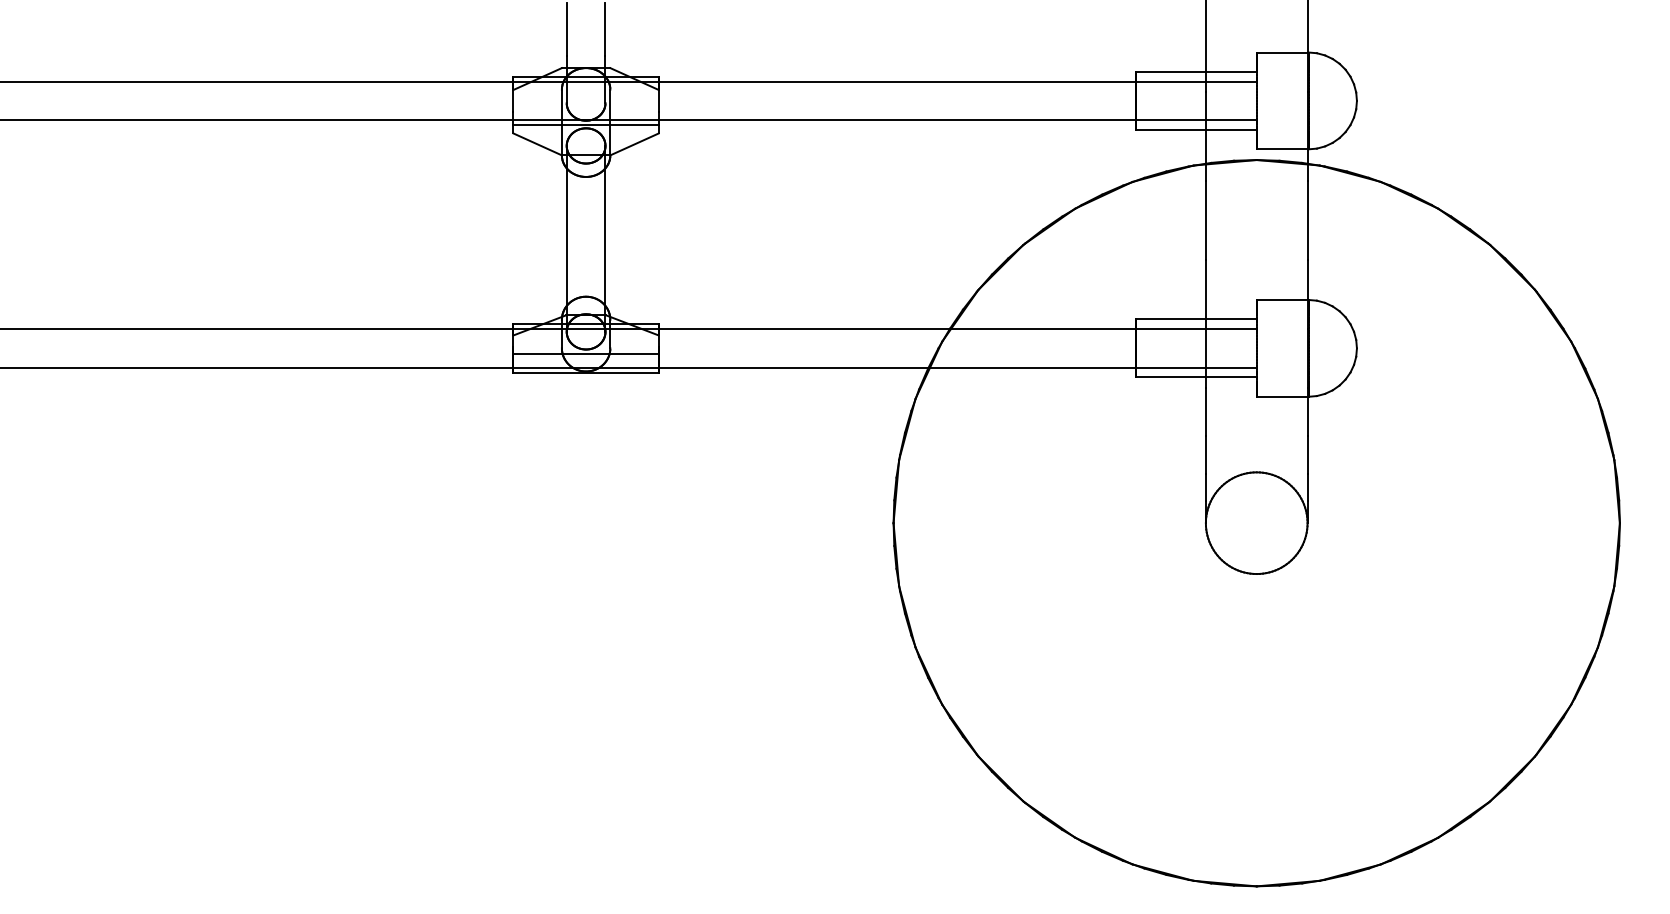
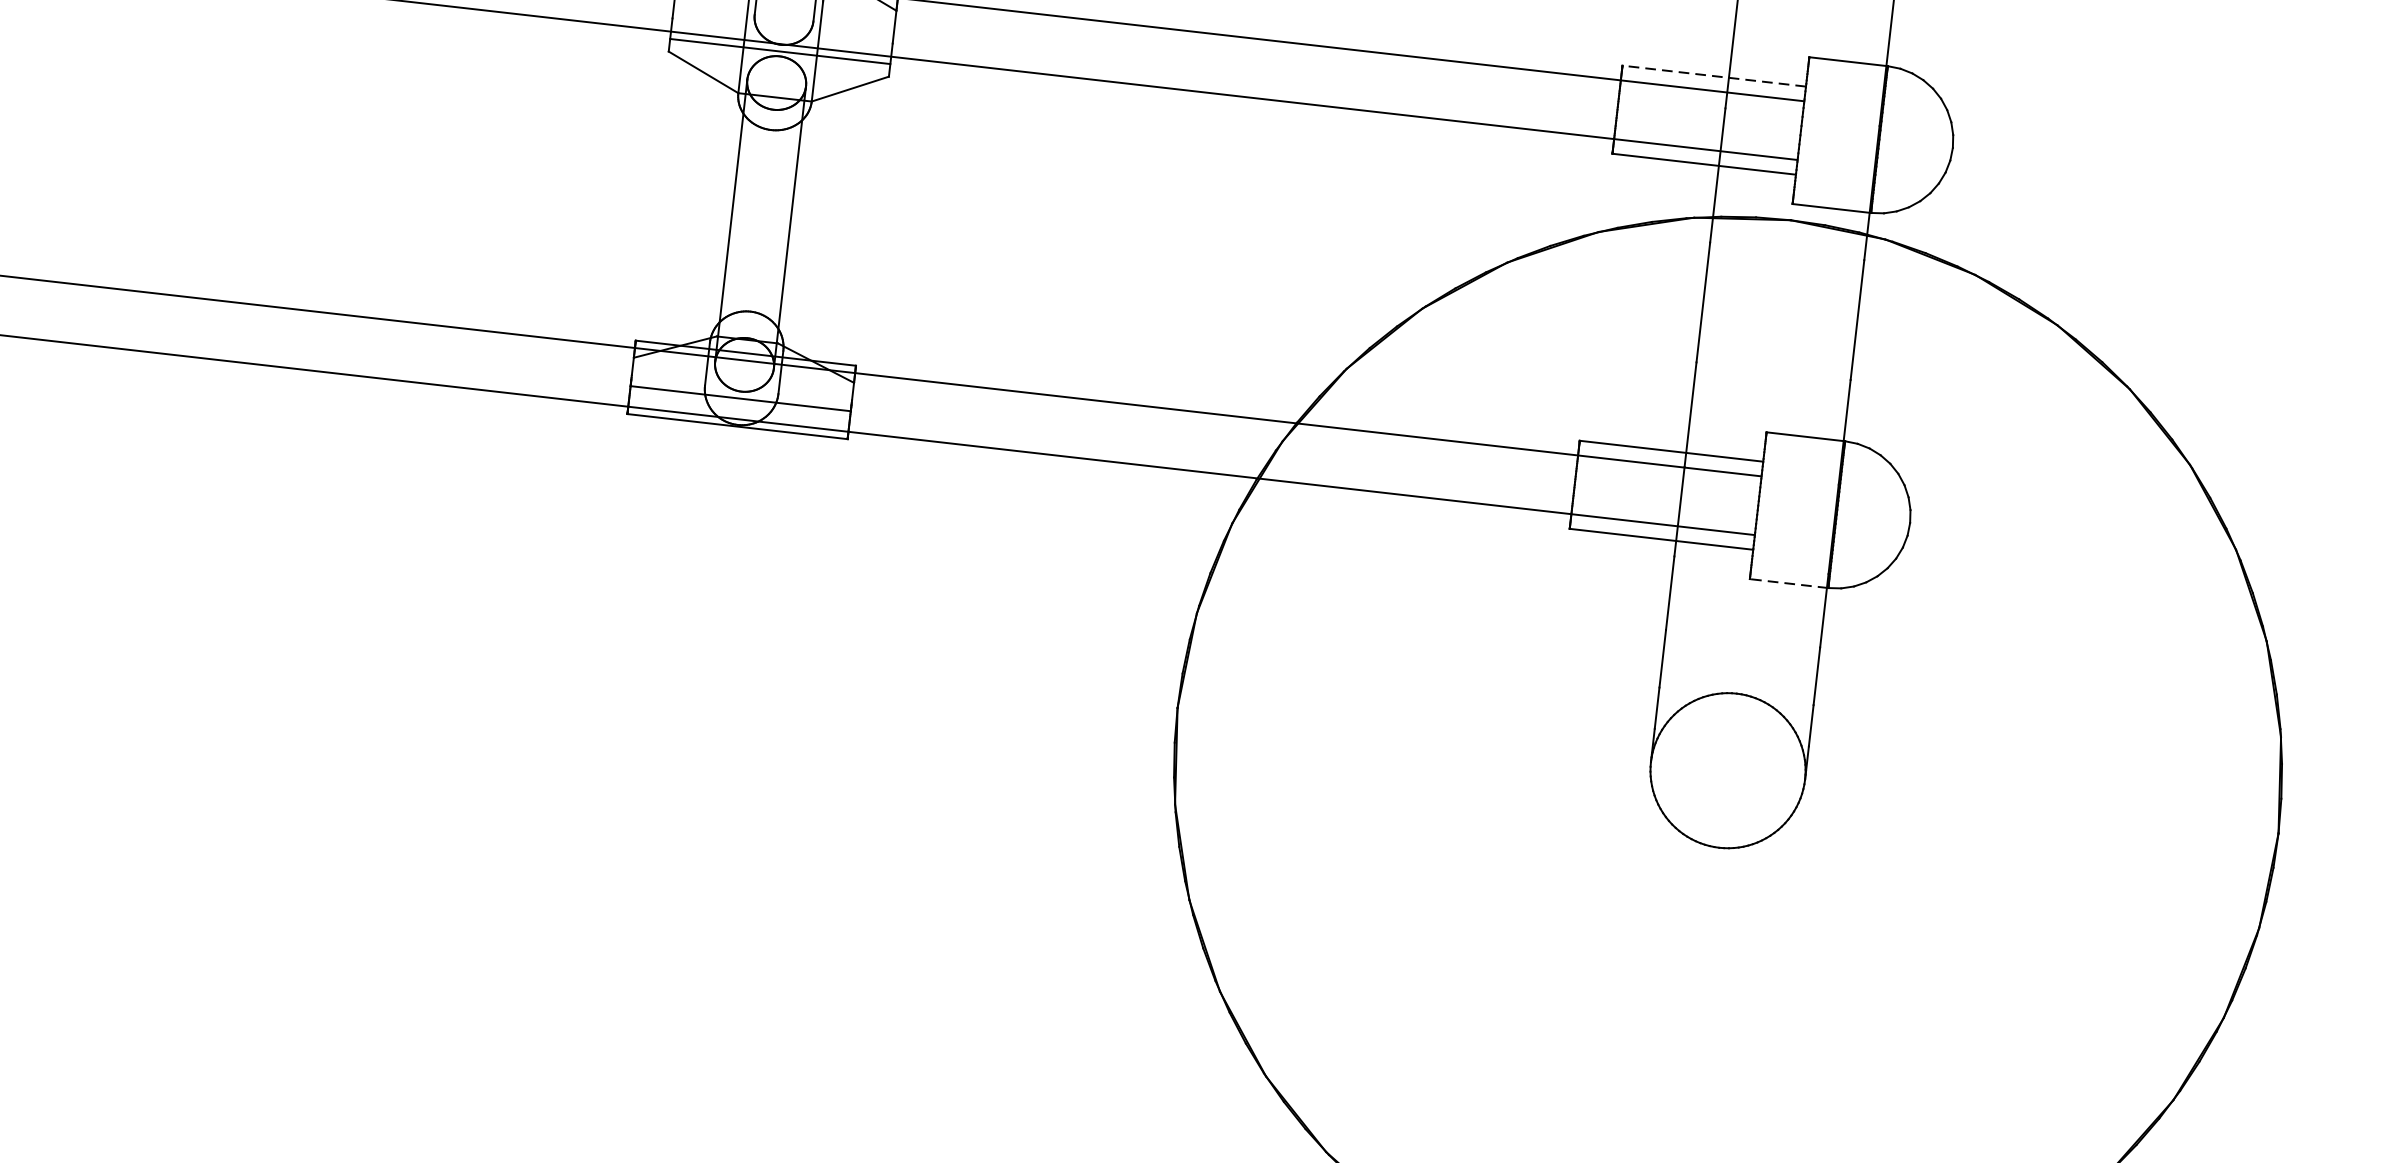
line: (1196, 71) -> (1714, 75), solid -> dashed
line: (1282, 396) -> (1788, 583), solid -> dashed

